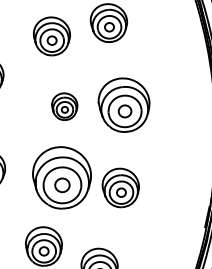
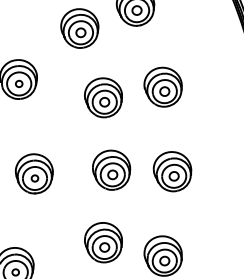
part: (123, 104) -> (162, 86), size x0.71
part: (64, 106) -> (103, 97), size x1.43
part: (61, 177) -> (111, 169), size x0.62

